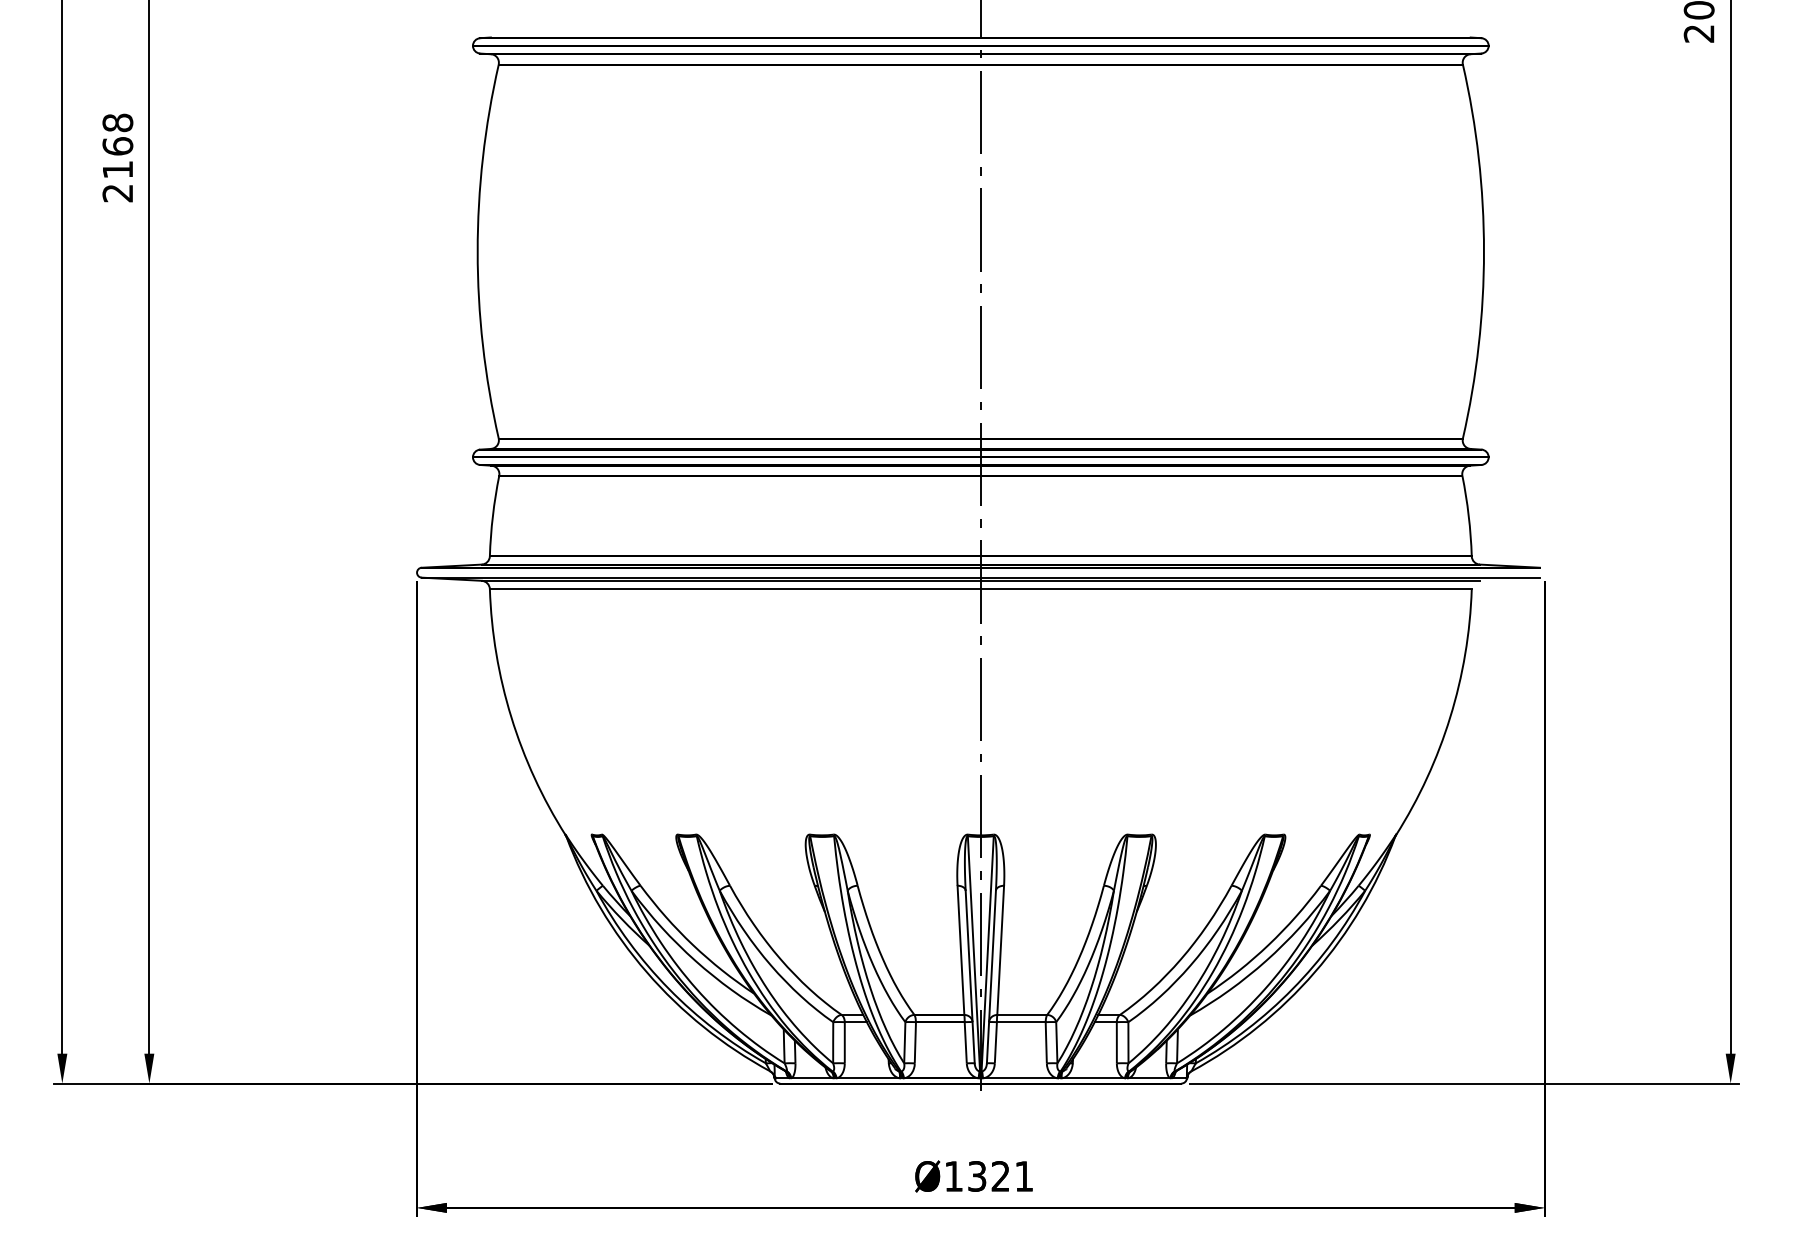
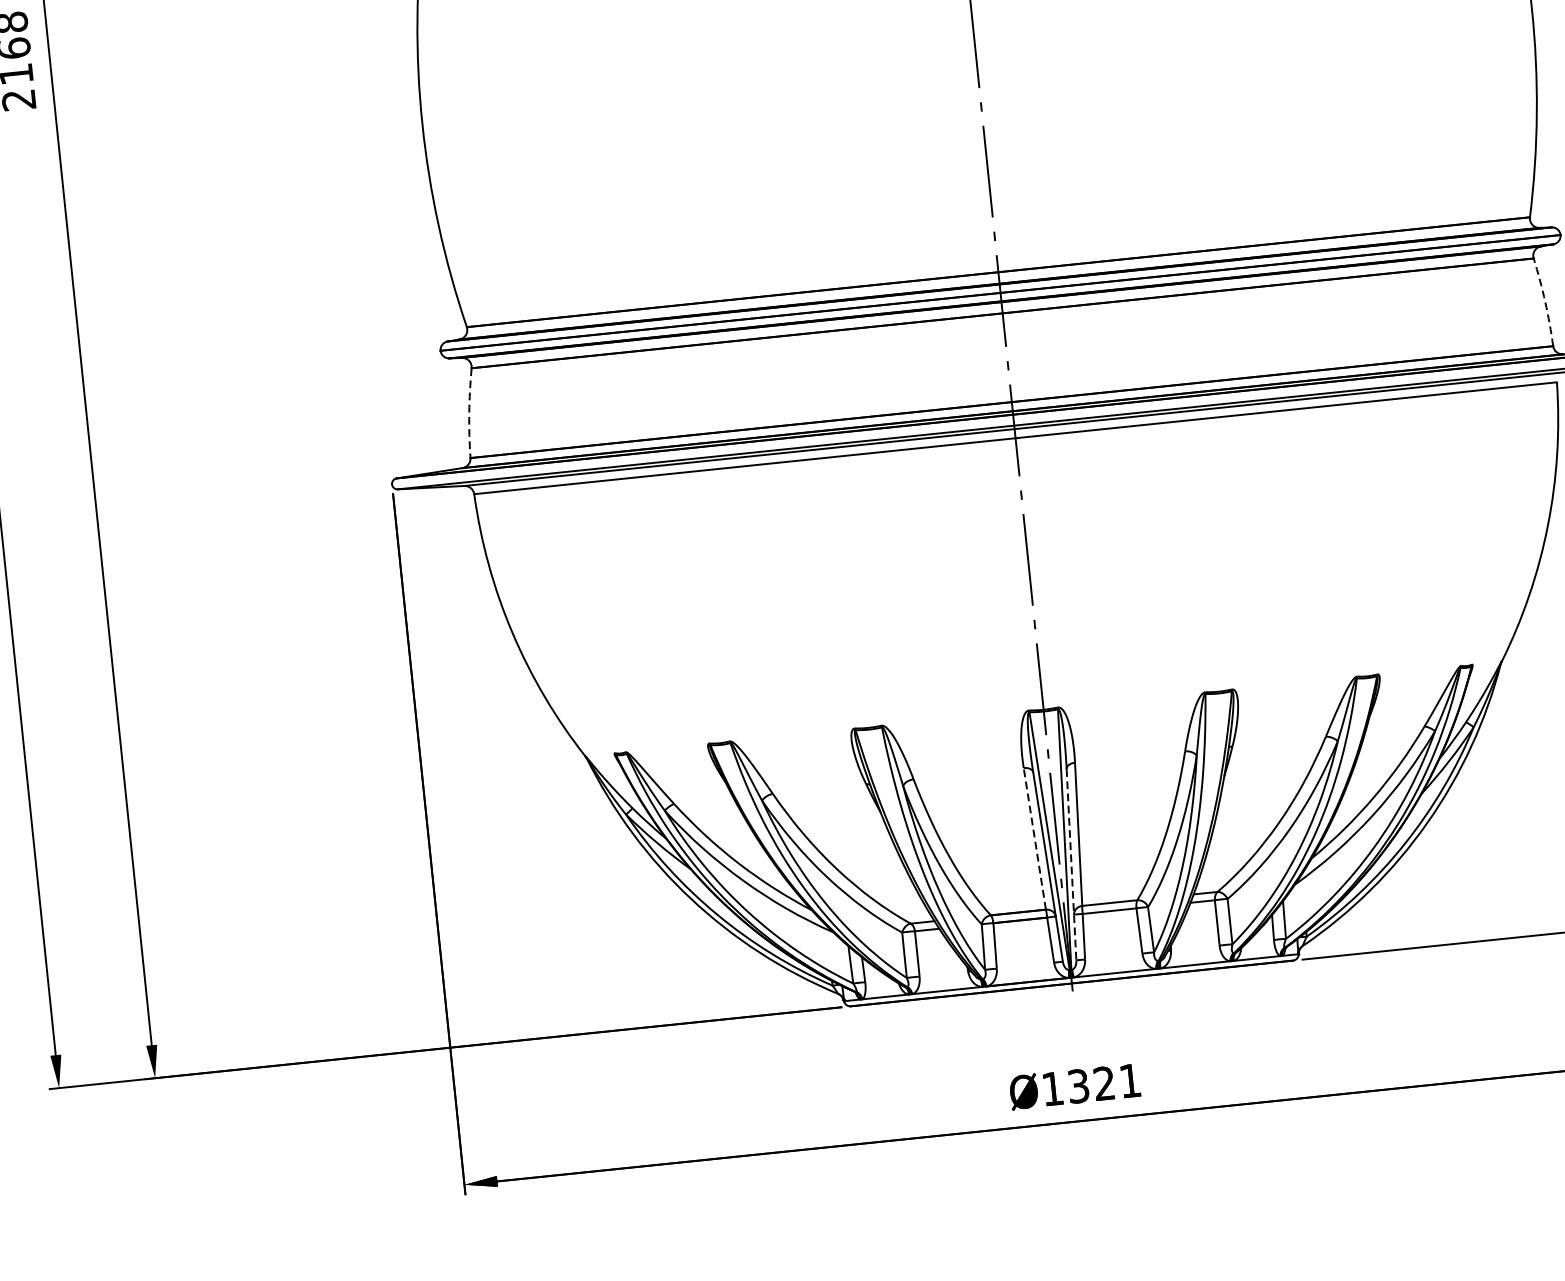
arc: (492, 515) -> (468, 412), solid -> dashed
arc: (1468, 515) -> (1544, 301), solid -> dashed
line: (960, 950) -> (1034, 839), solid -> dashed
line: (991, 977) -> (1071, 865), solid -> dashed

